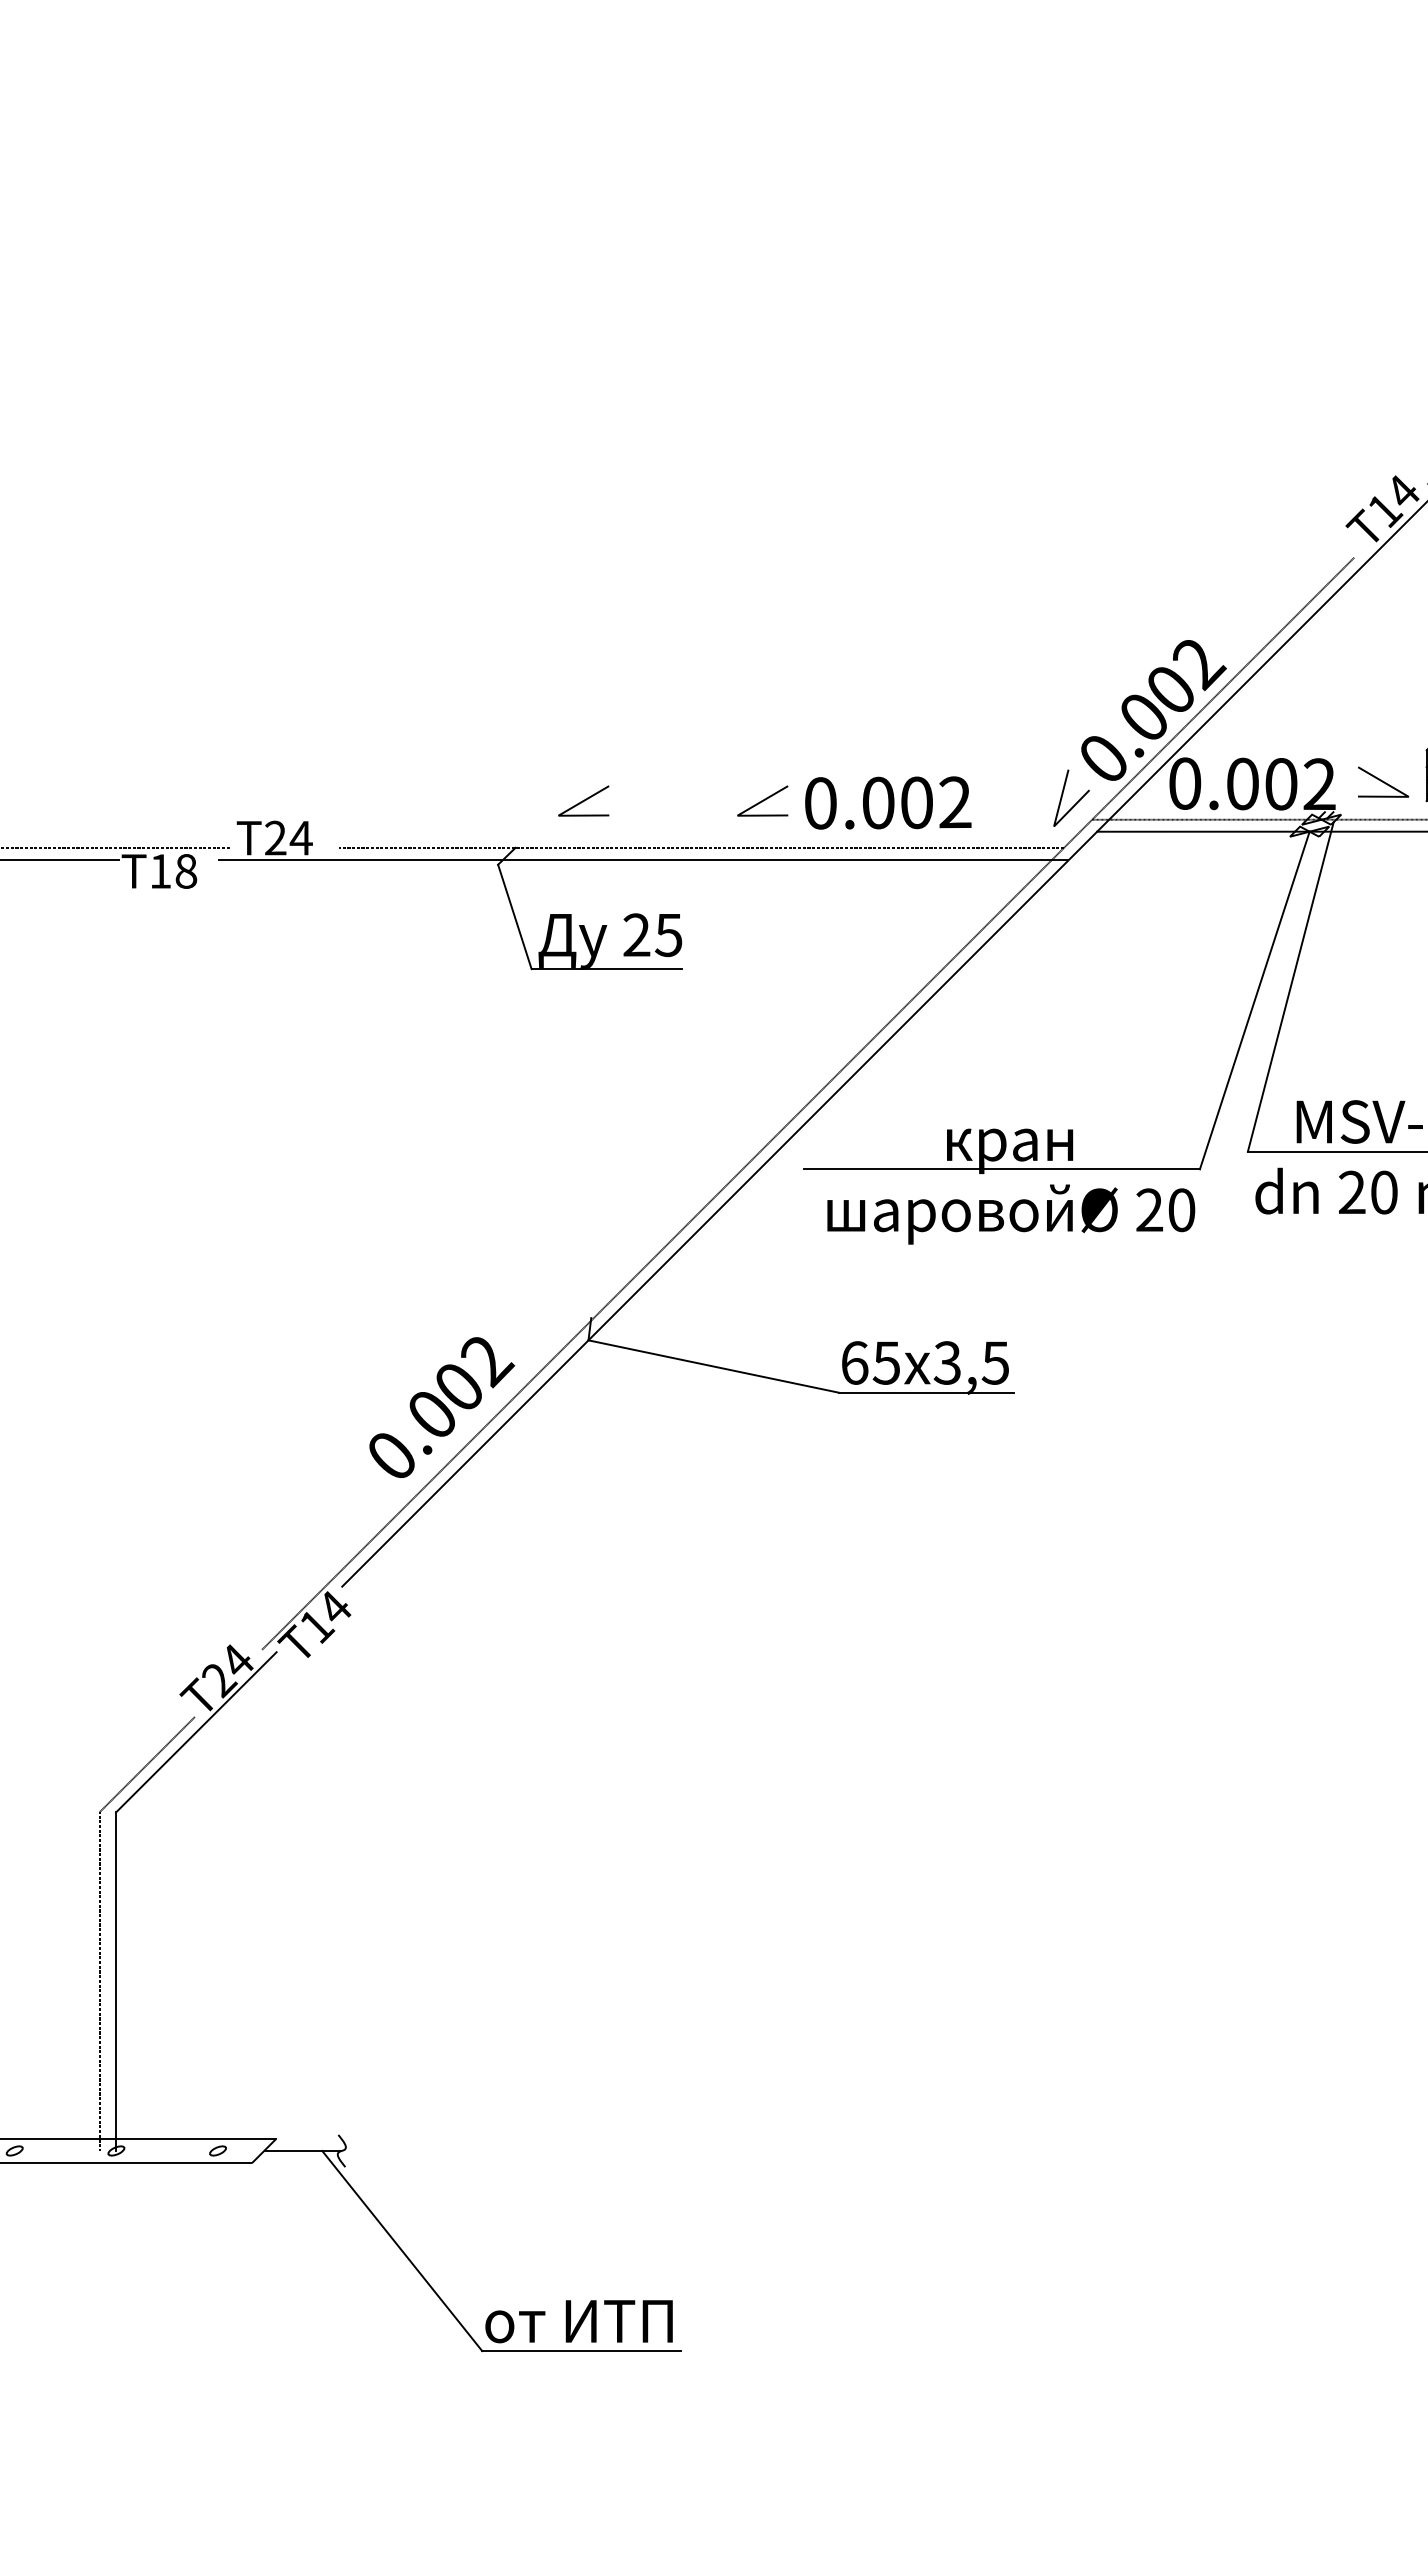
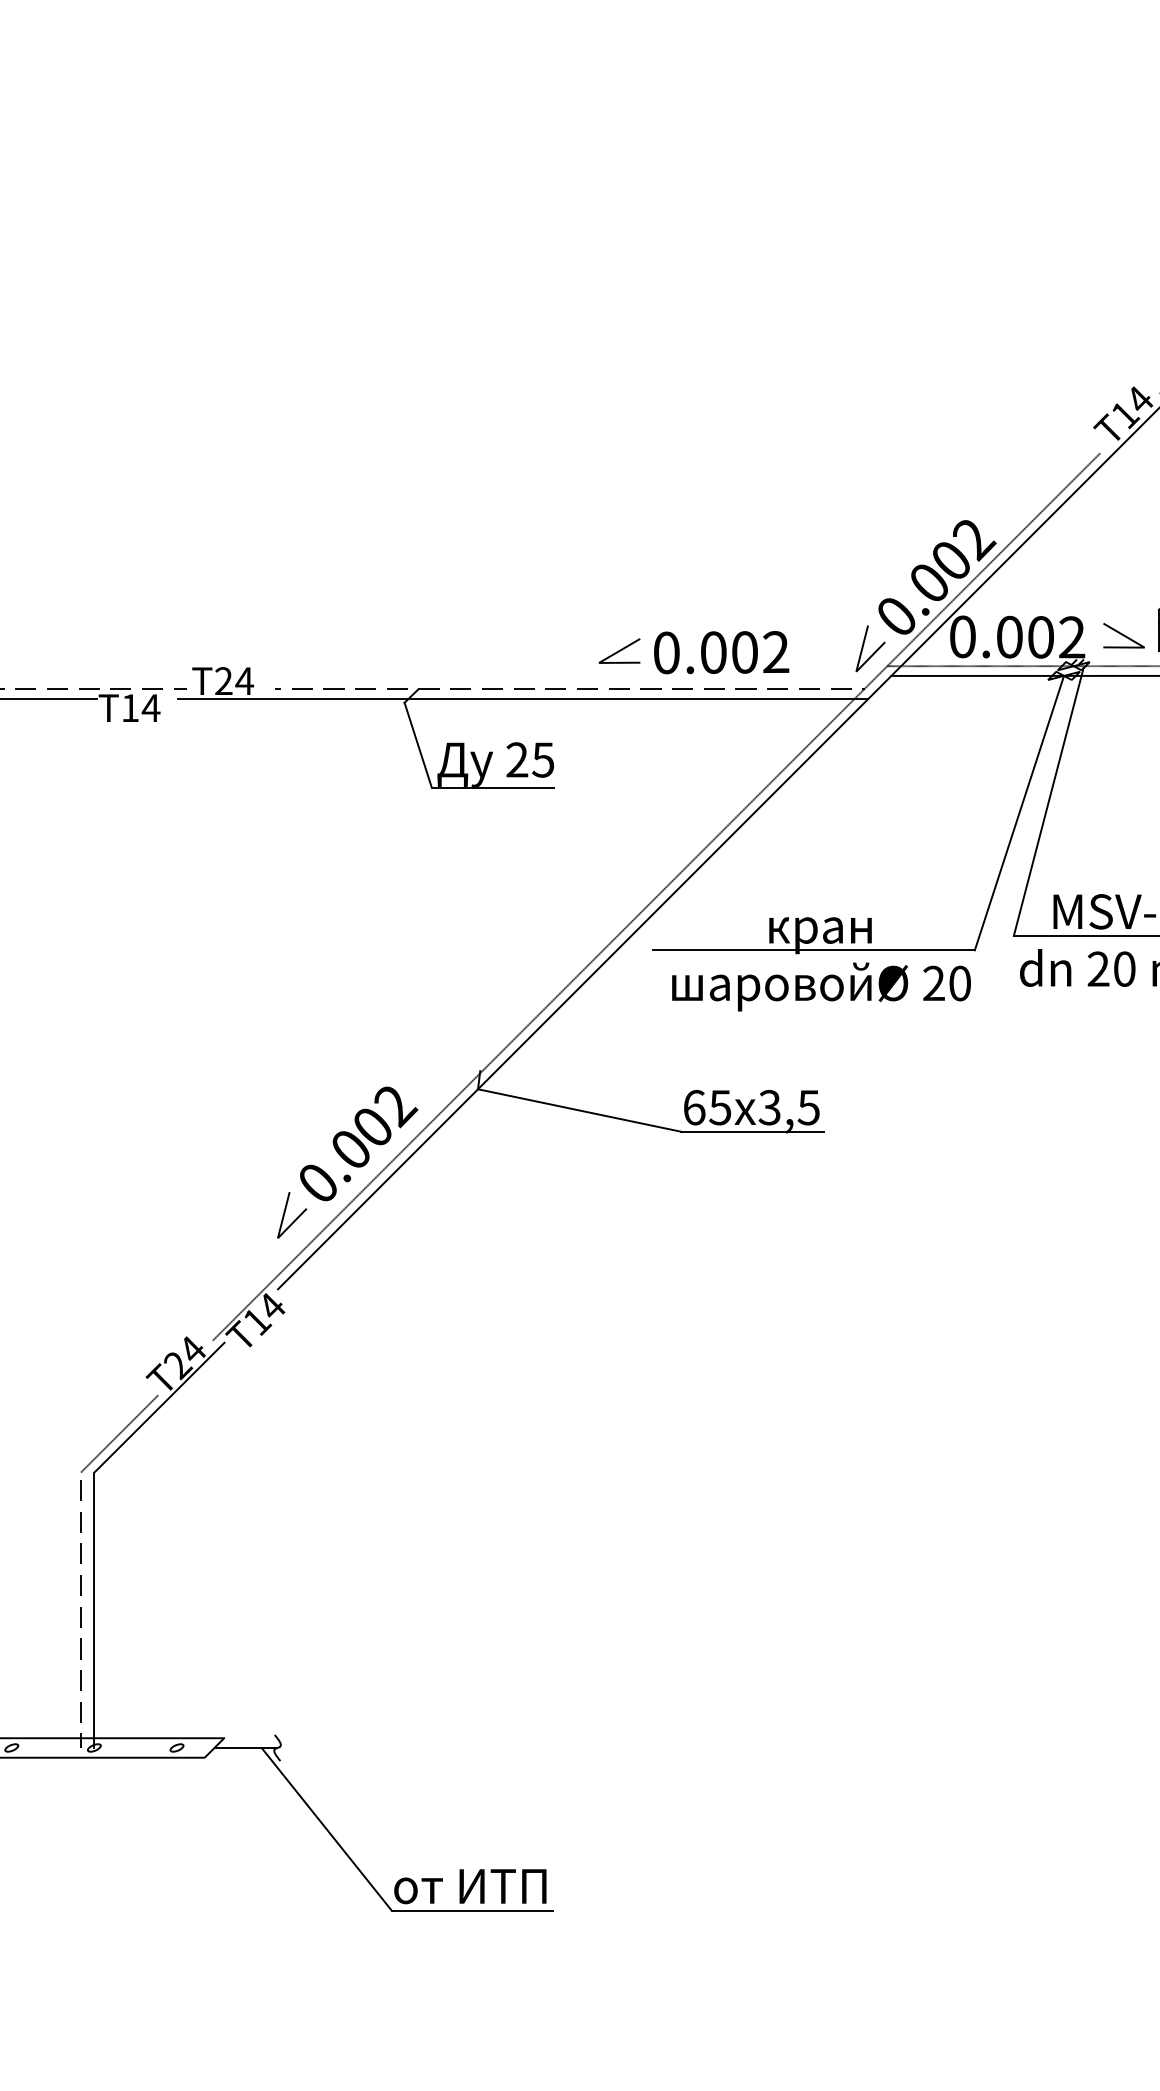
line: (583, 800) -> (473, 650), removed
text: (185, 871) -> (150, 708), 18 -> 14
line: (364, 1499) -> (295, 1218), added

